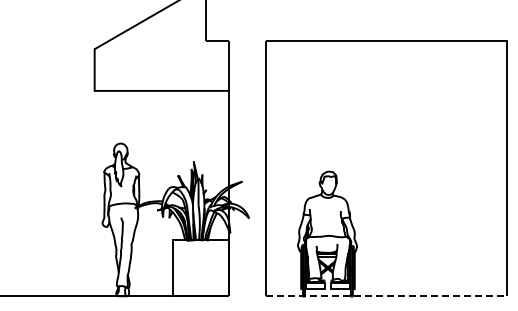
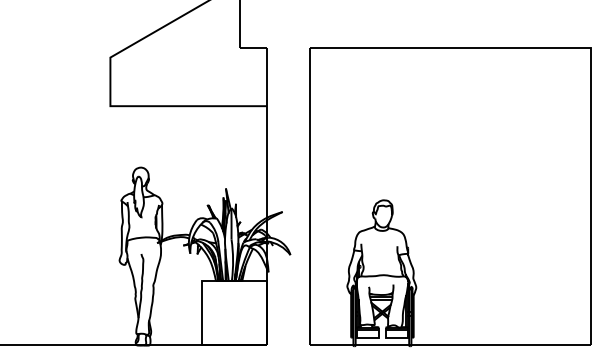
line: (387, 296) -> (451, 345), dashed -> solid

